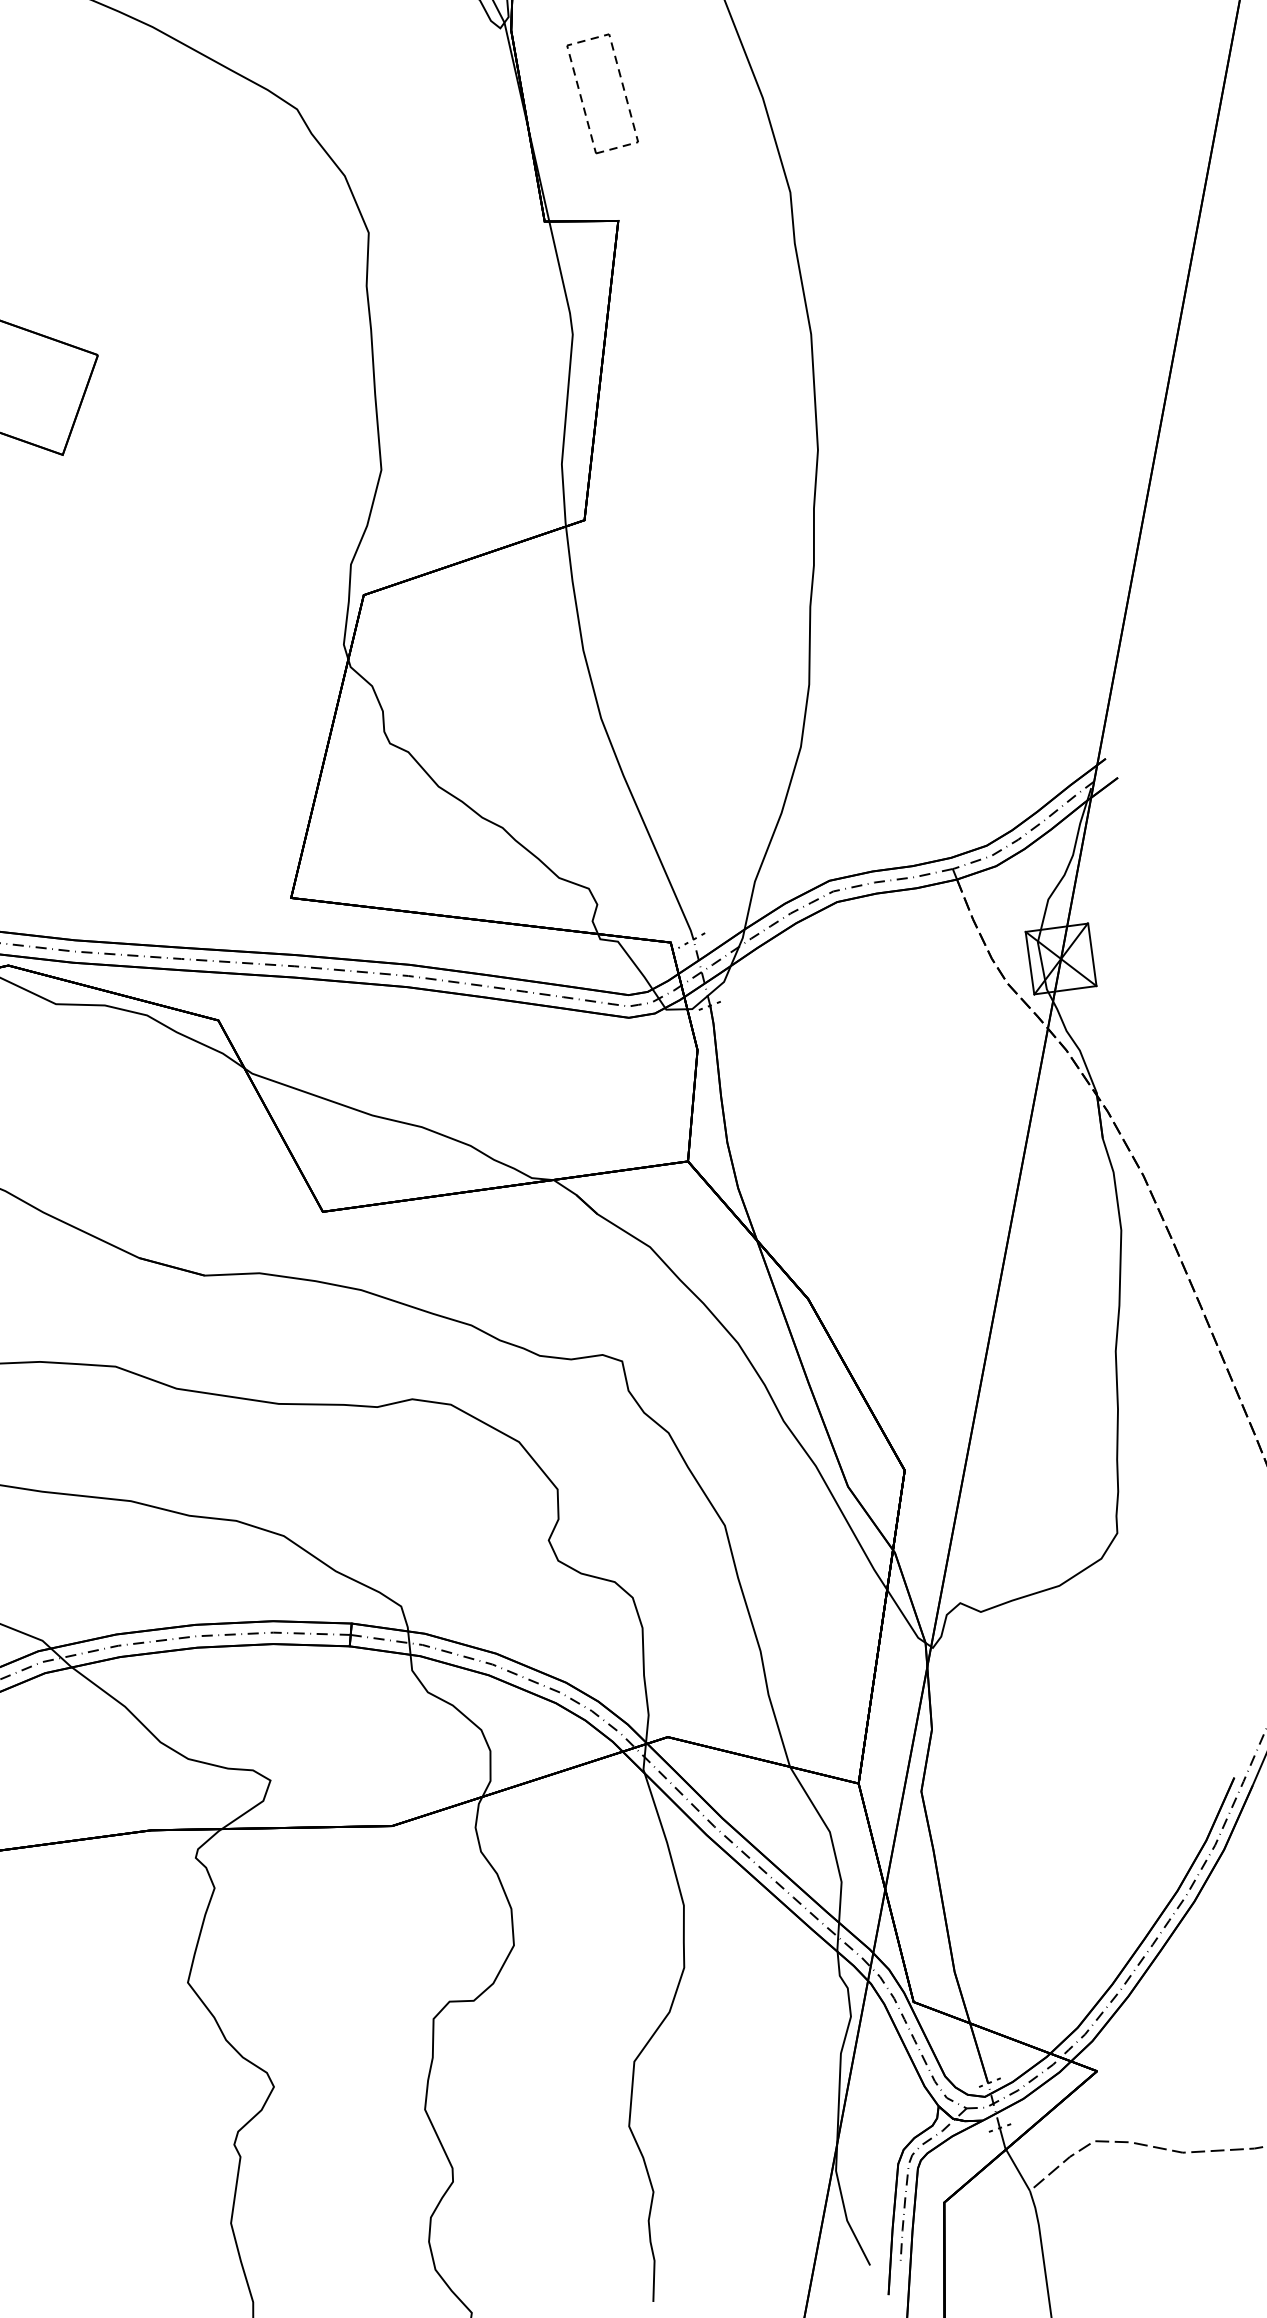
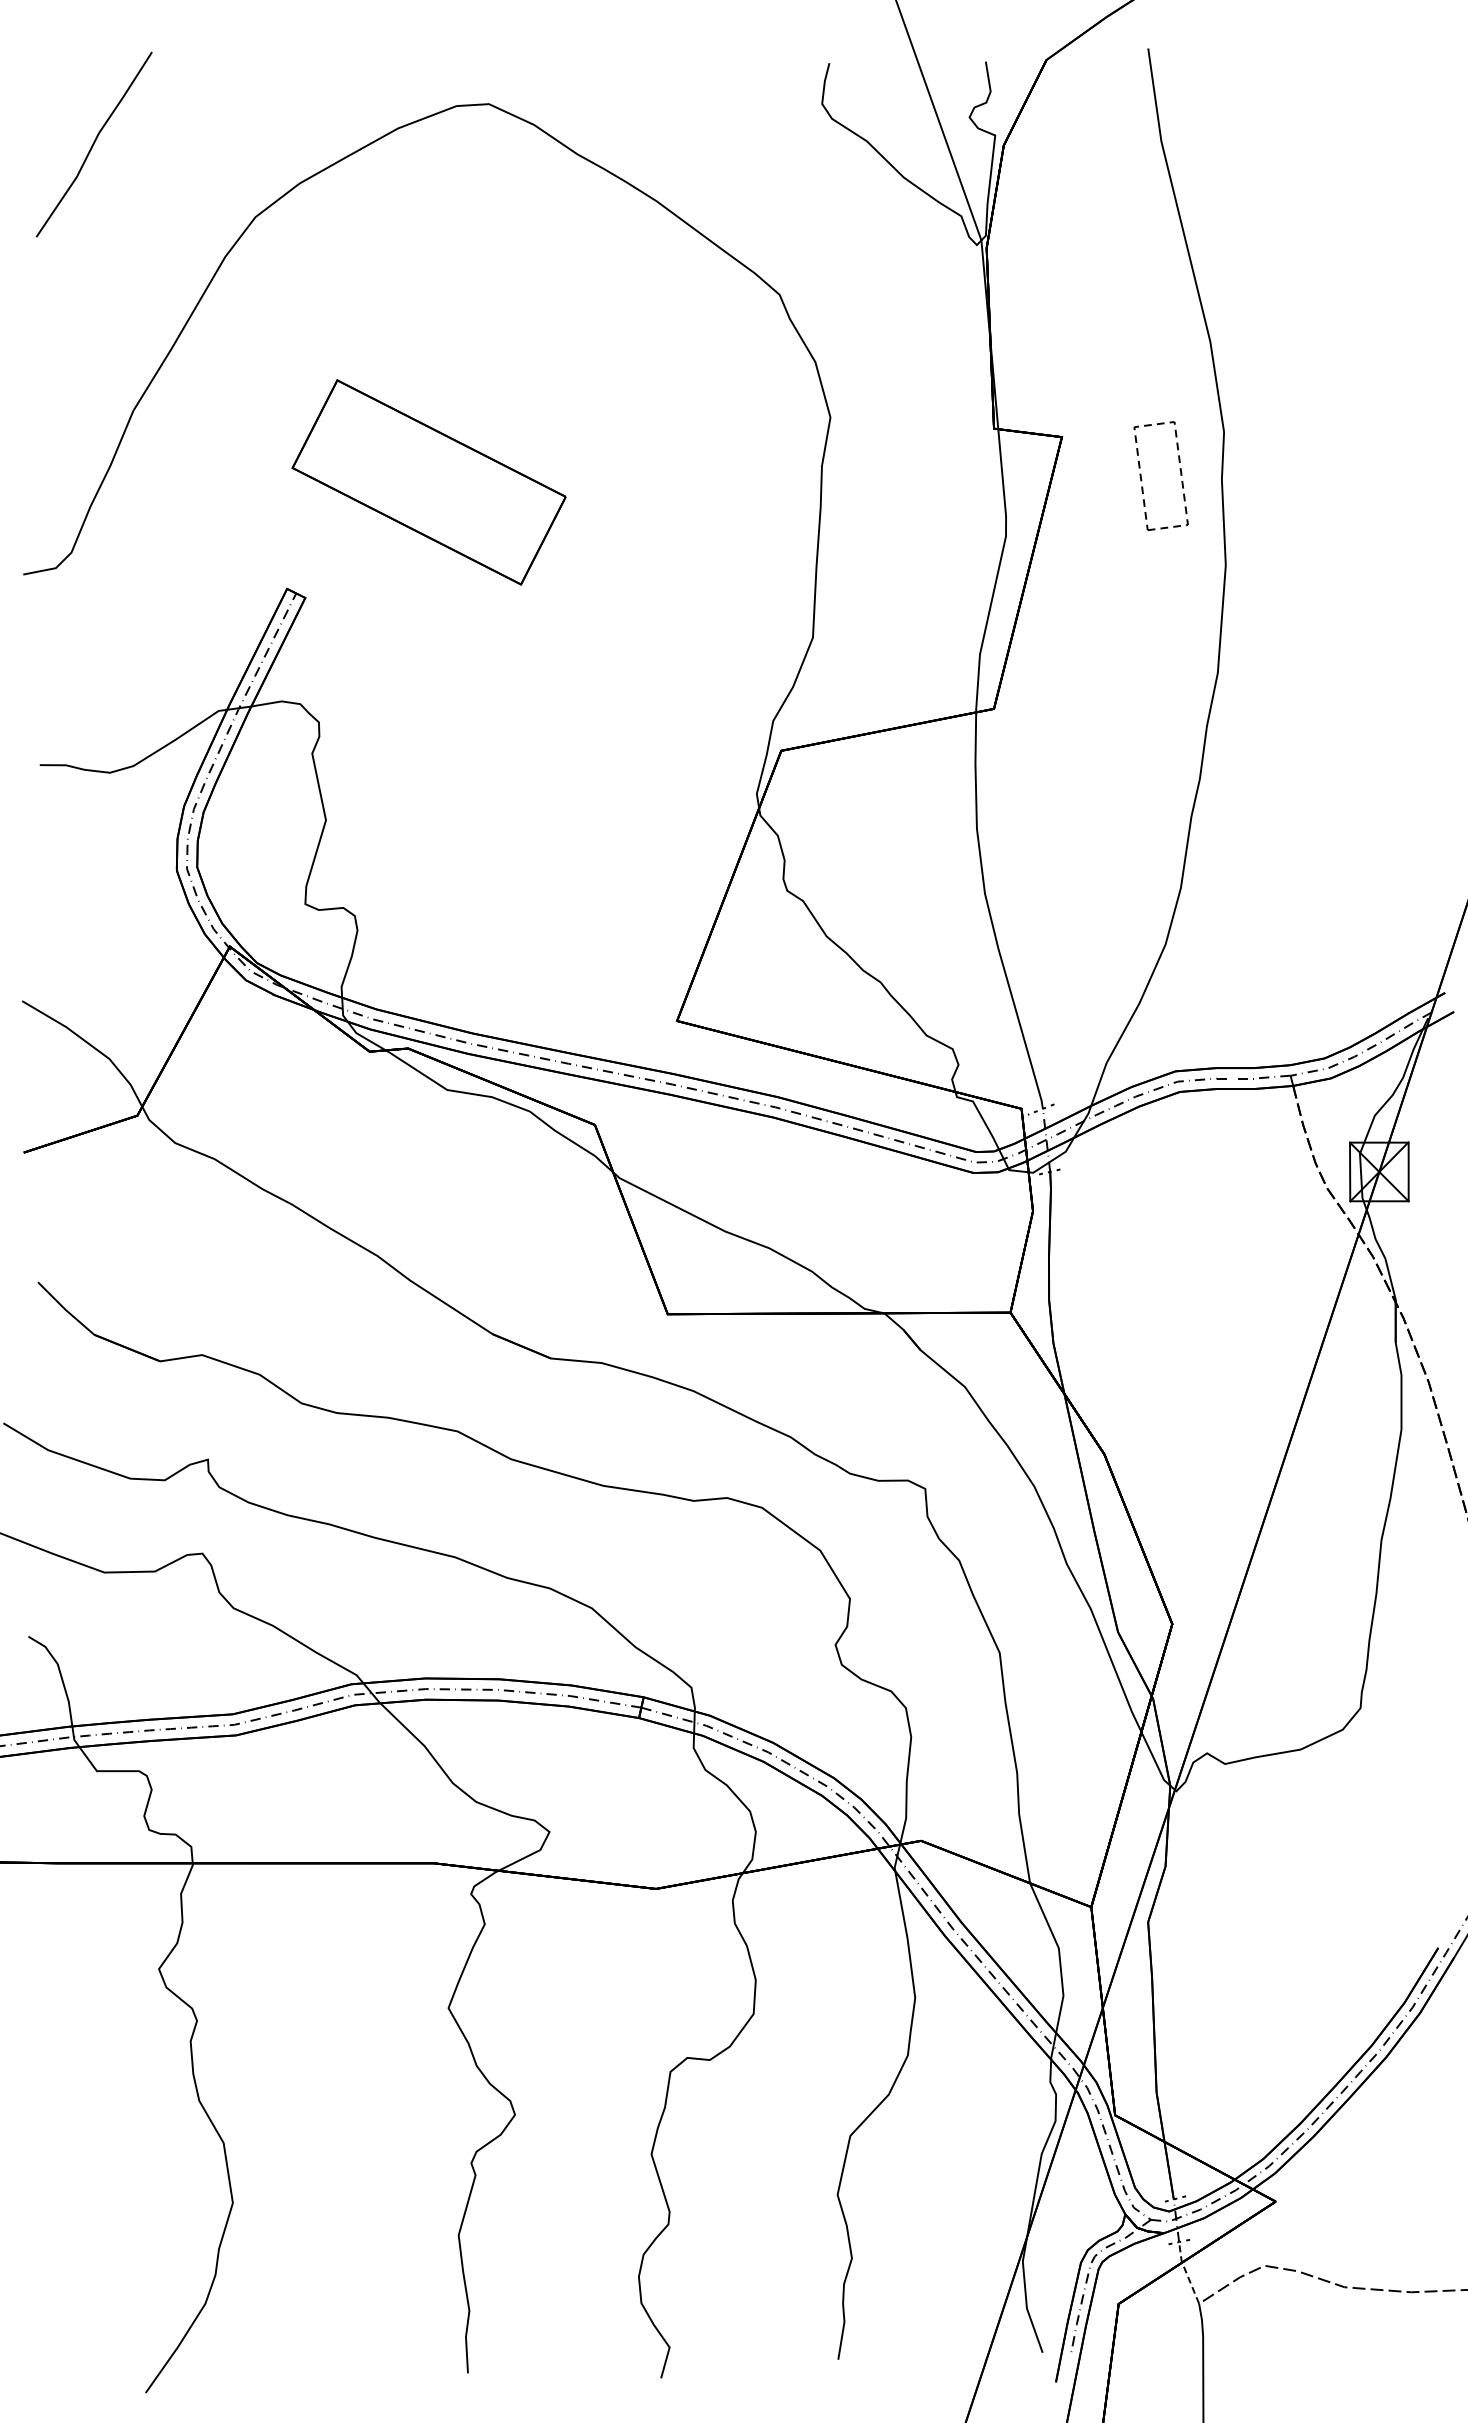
part: (583, 100) -> (1142, 479), moved
line: (1012, 2159) -> (1186, 2272), solid -> dashed

